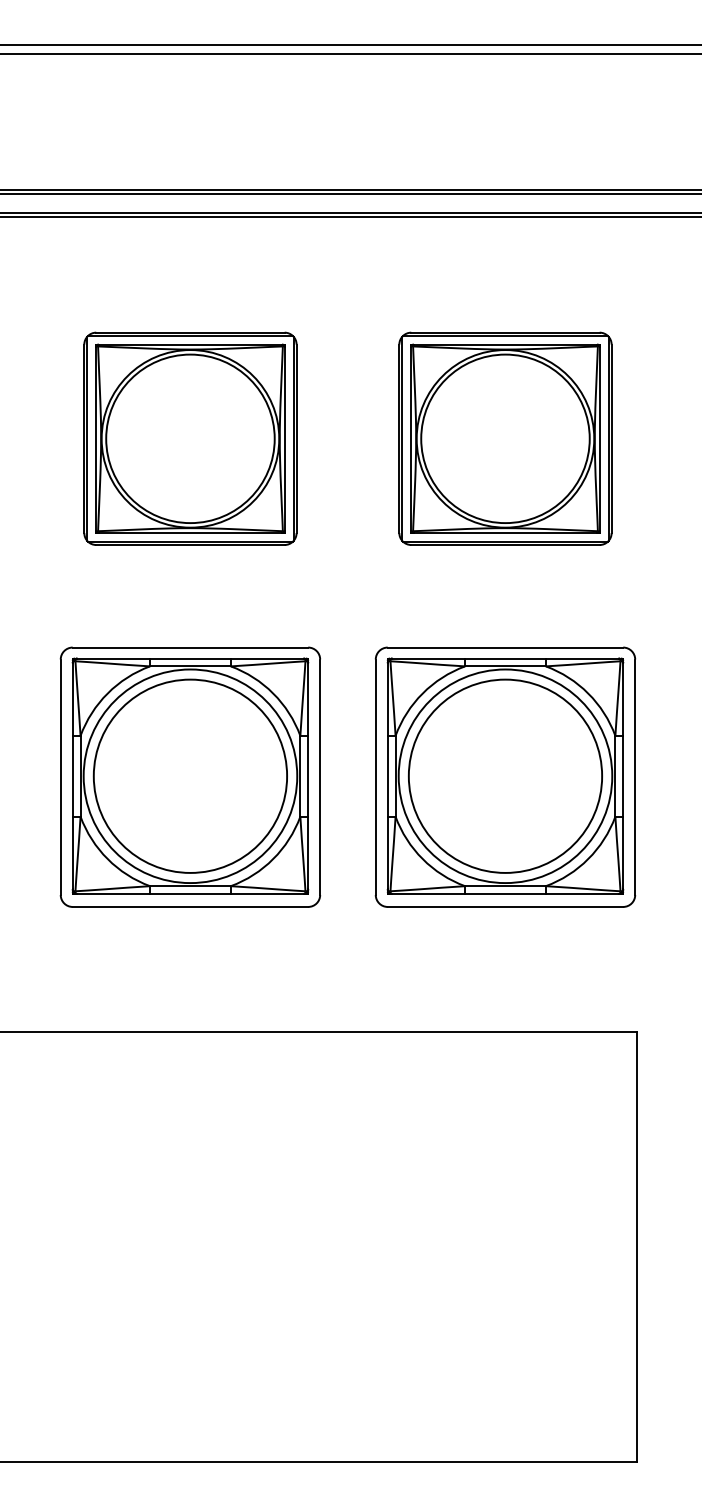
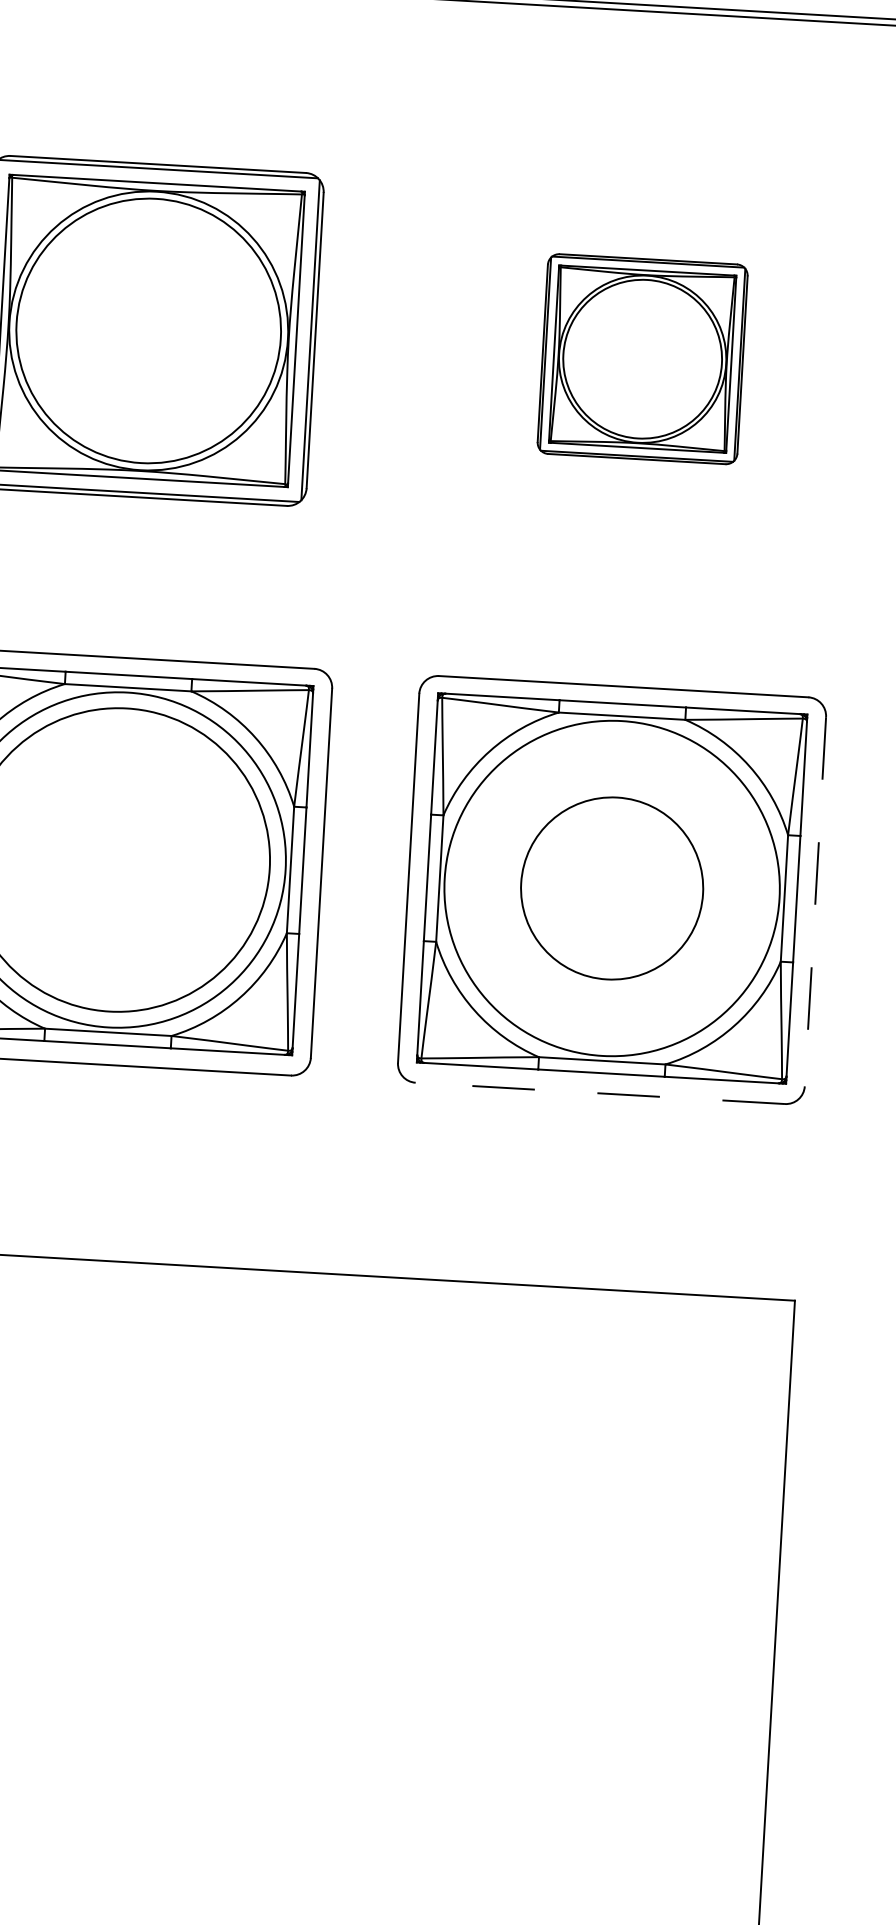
part: (505, 438) -> (642, 358), size x0.6
circle: (505, 775) -> (612, 887), size x0.6
line: (635, 777) -> (815, 902), solid -> dashed
line: (505, 906) -> (600, 1092), solid -> dashed

